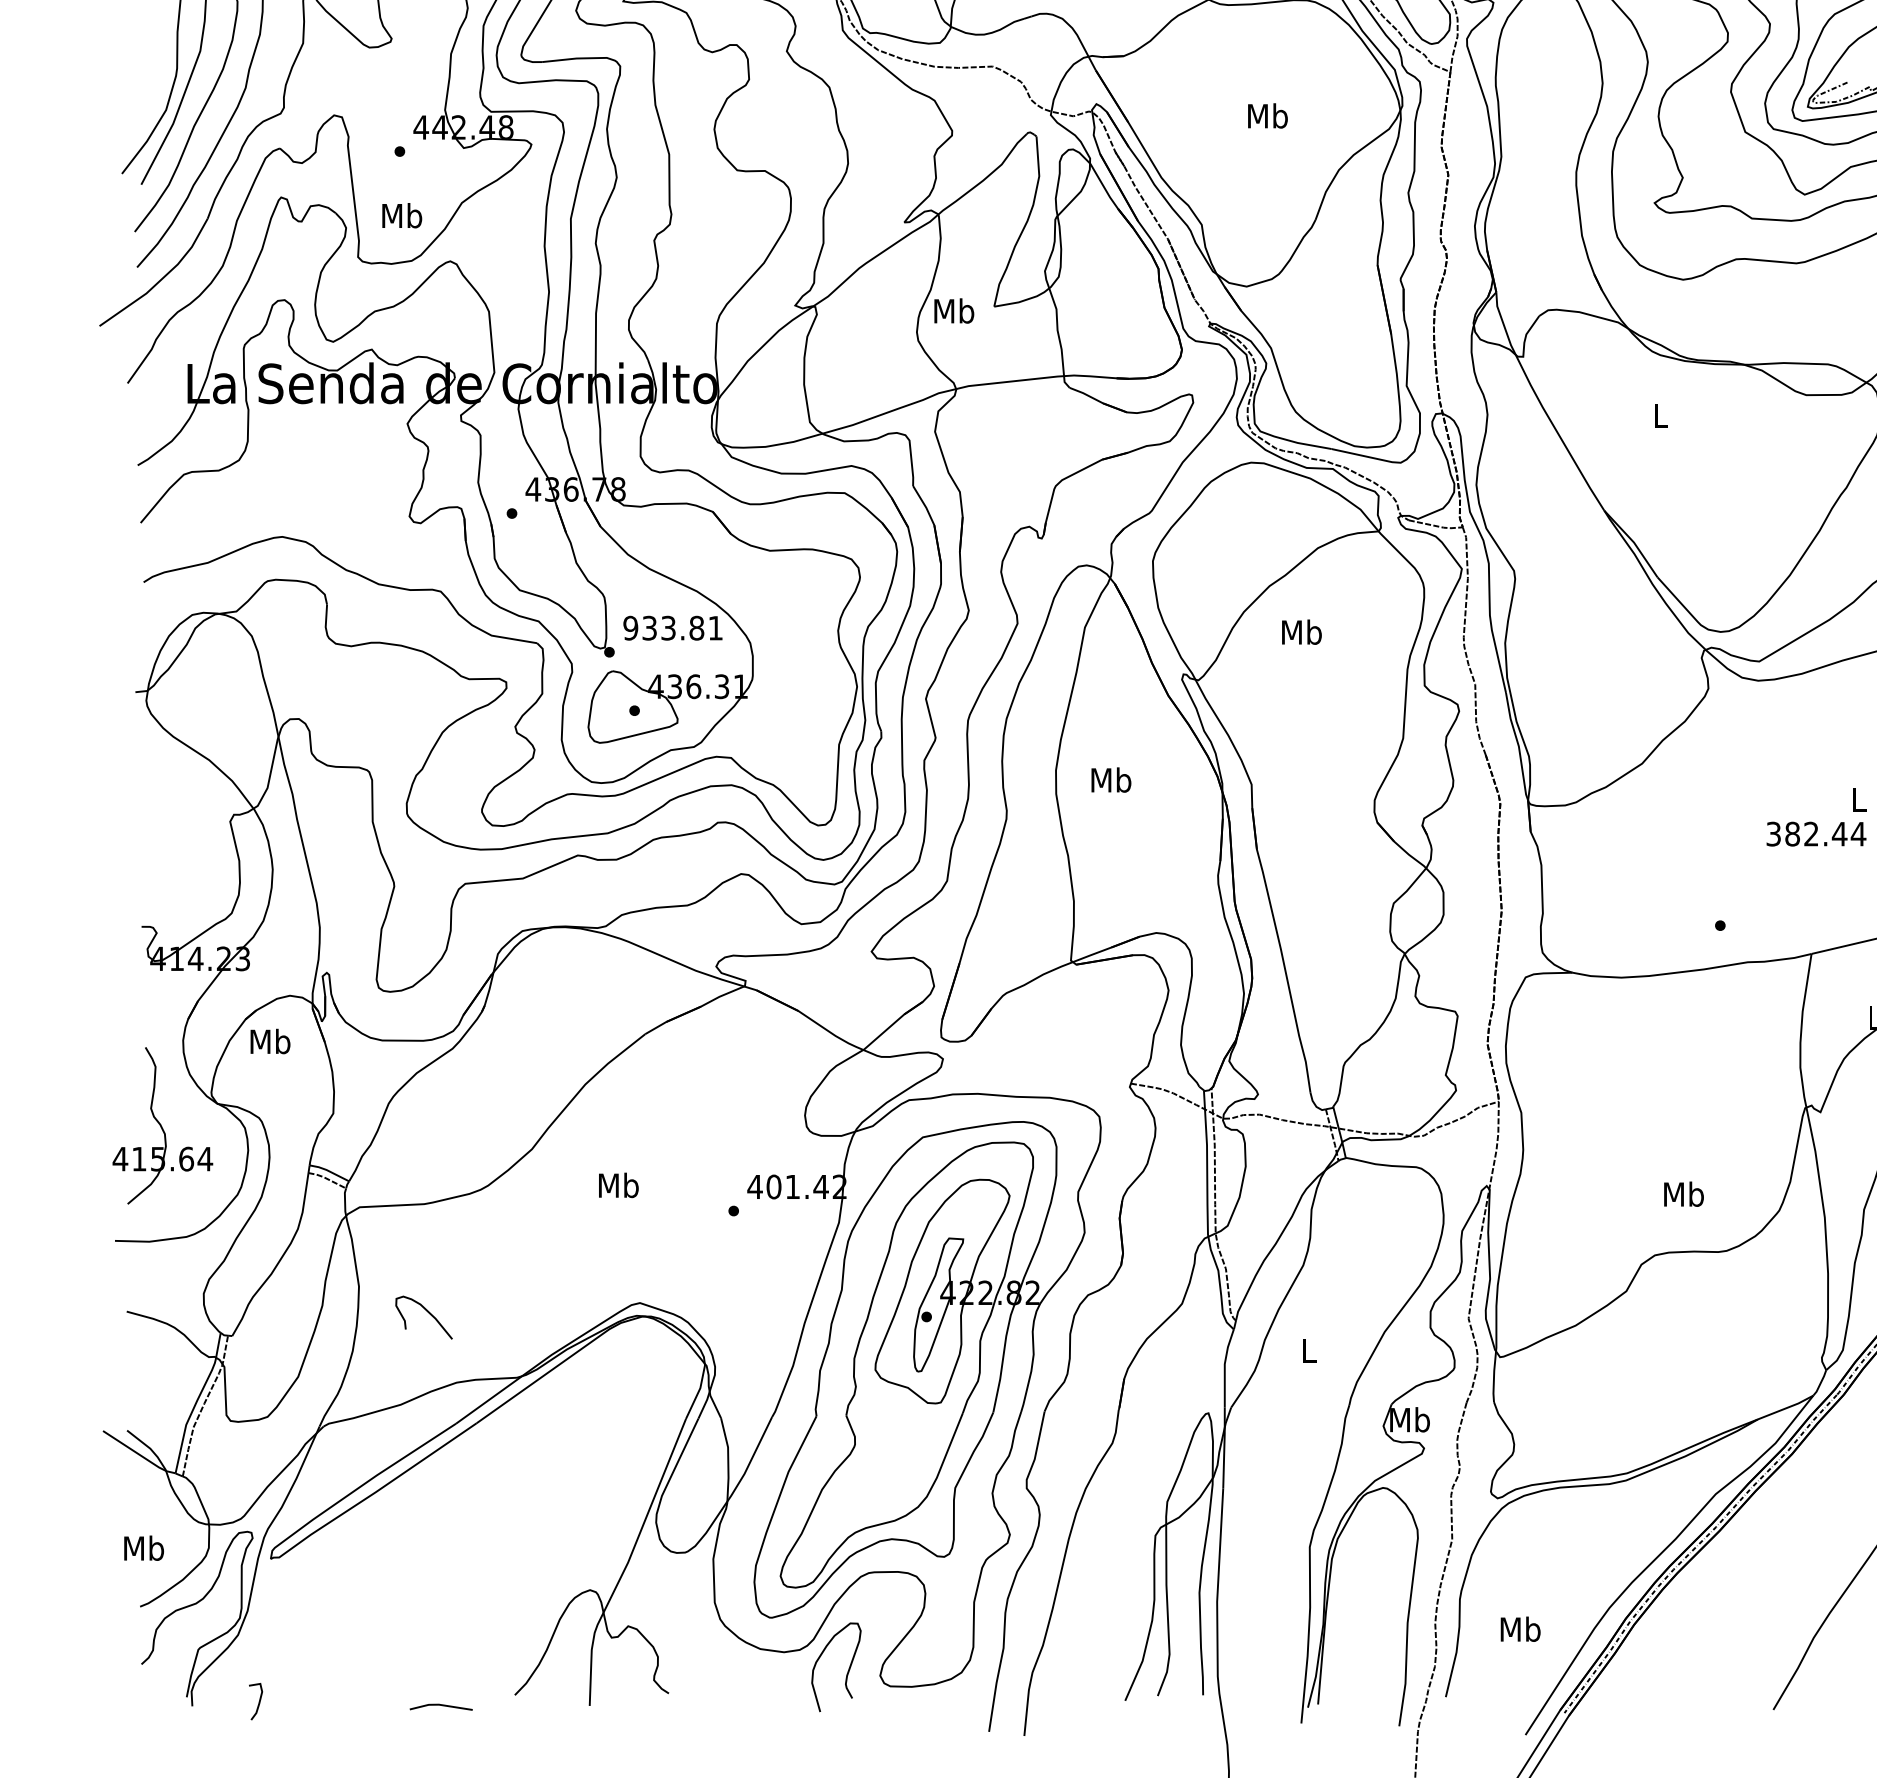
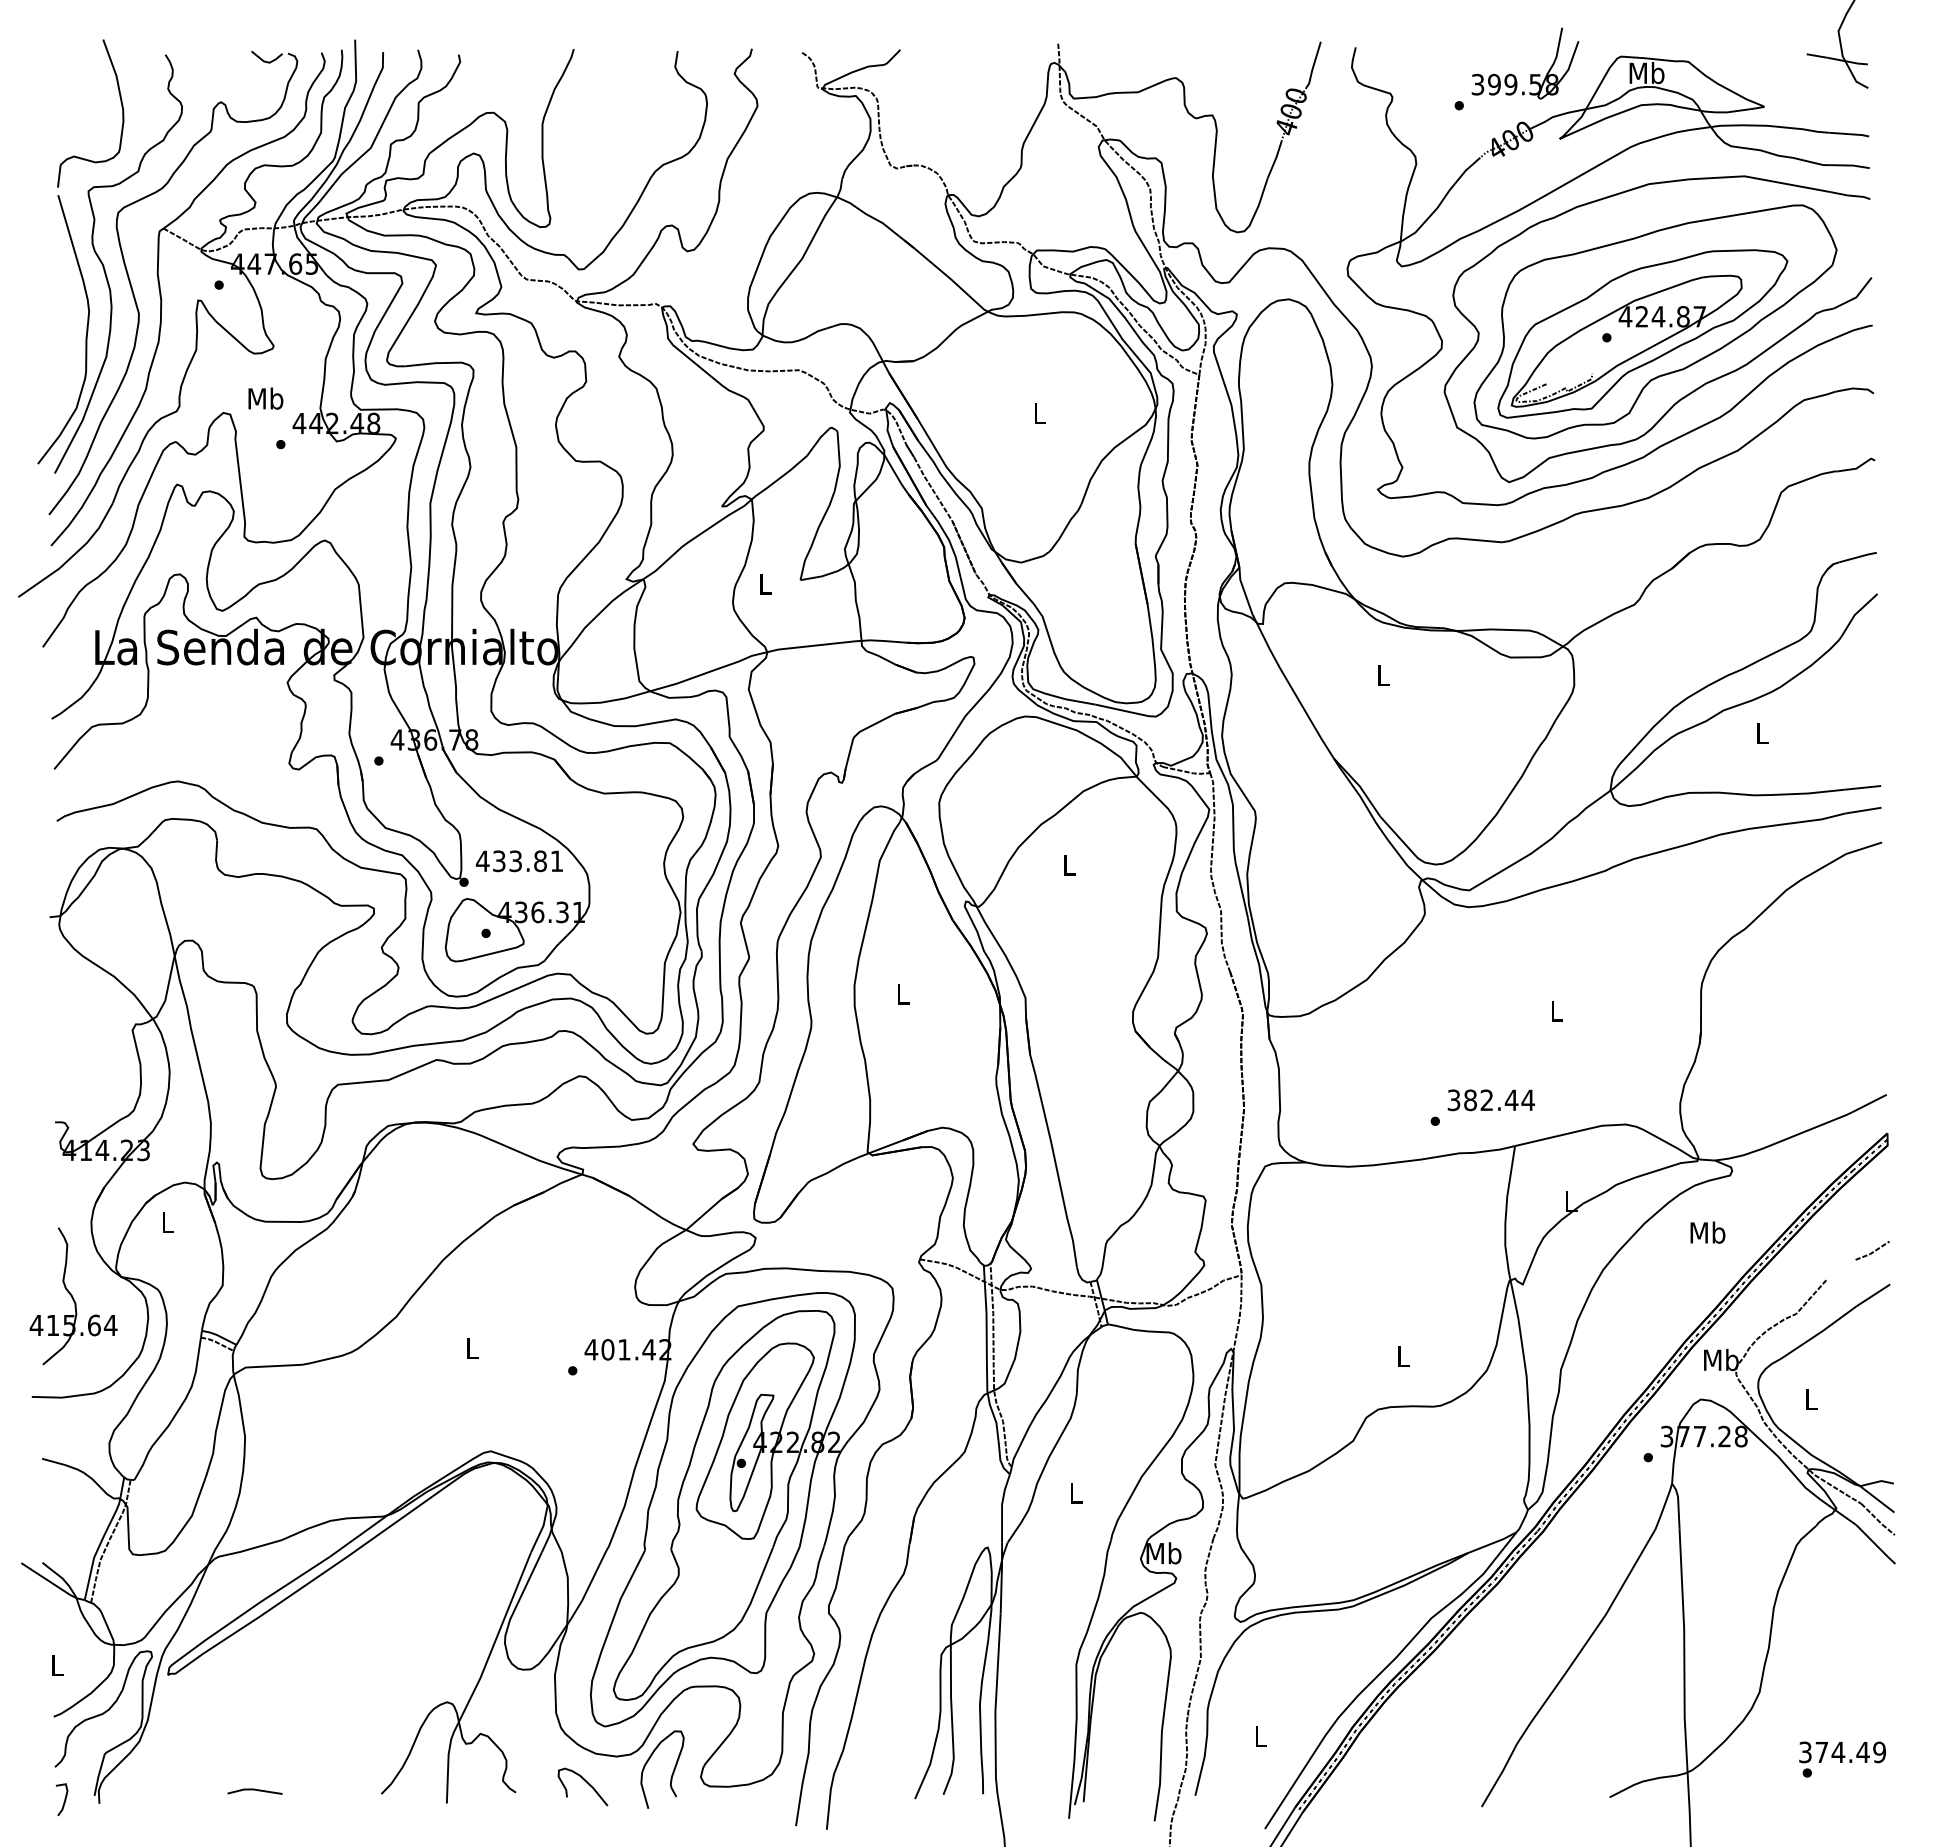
text: (1267, 116) -> (1039, 413), Mb -> L
text: (401, 215) -> (265, 398), moved
text: (954, 310) -> (765, 583), Mb -> L
text: (630, 628) -> (482, 861), 933.81 -> 433.81
text: (1301, 631) -> (1069, 864), Mb -> L
text: (1110, 780) -> (902, 994), Mb -> L
text: (1815, 834) -> (1490, 1100), moved
text: (270, 1041) -> (167, 1222), Mb -> L
text: (619, 1185) -> (472, 1348), Mb -> L
text: (1683, 1194) -> (1403, 1356), Mb -> L
curve: (426, 1312) -> (585, 1782), moved
text: (143, 1548) -> (56, 1665), Mb -> L
text: (1520, 1629) -> (1260, 1736), Mb -> L
curve: (258, 1701) -> (64, 1799), moved
line: (440, 1705) -> (254, 1790), moved

